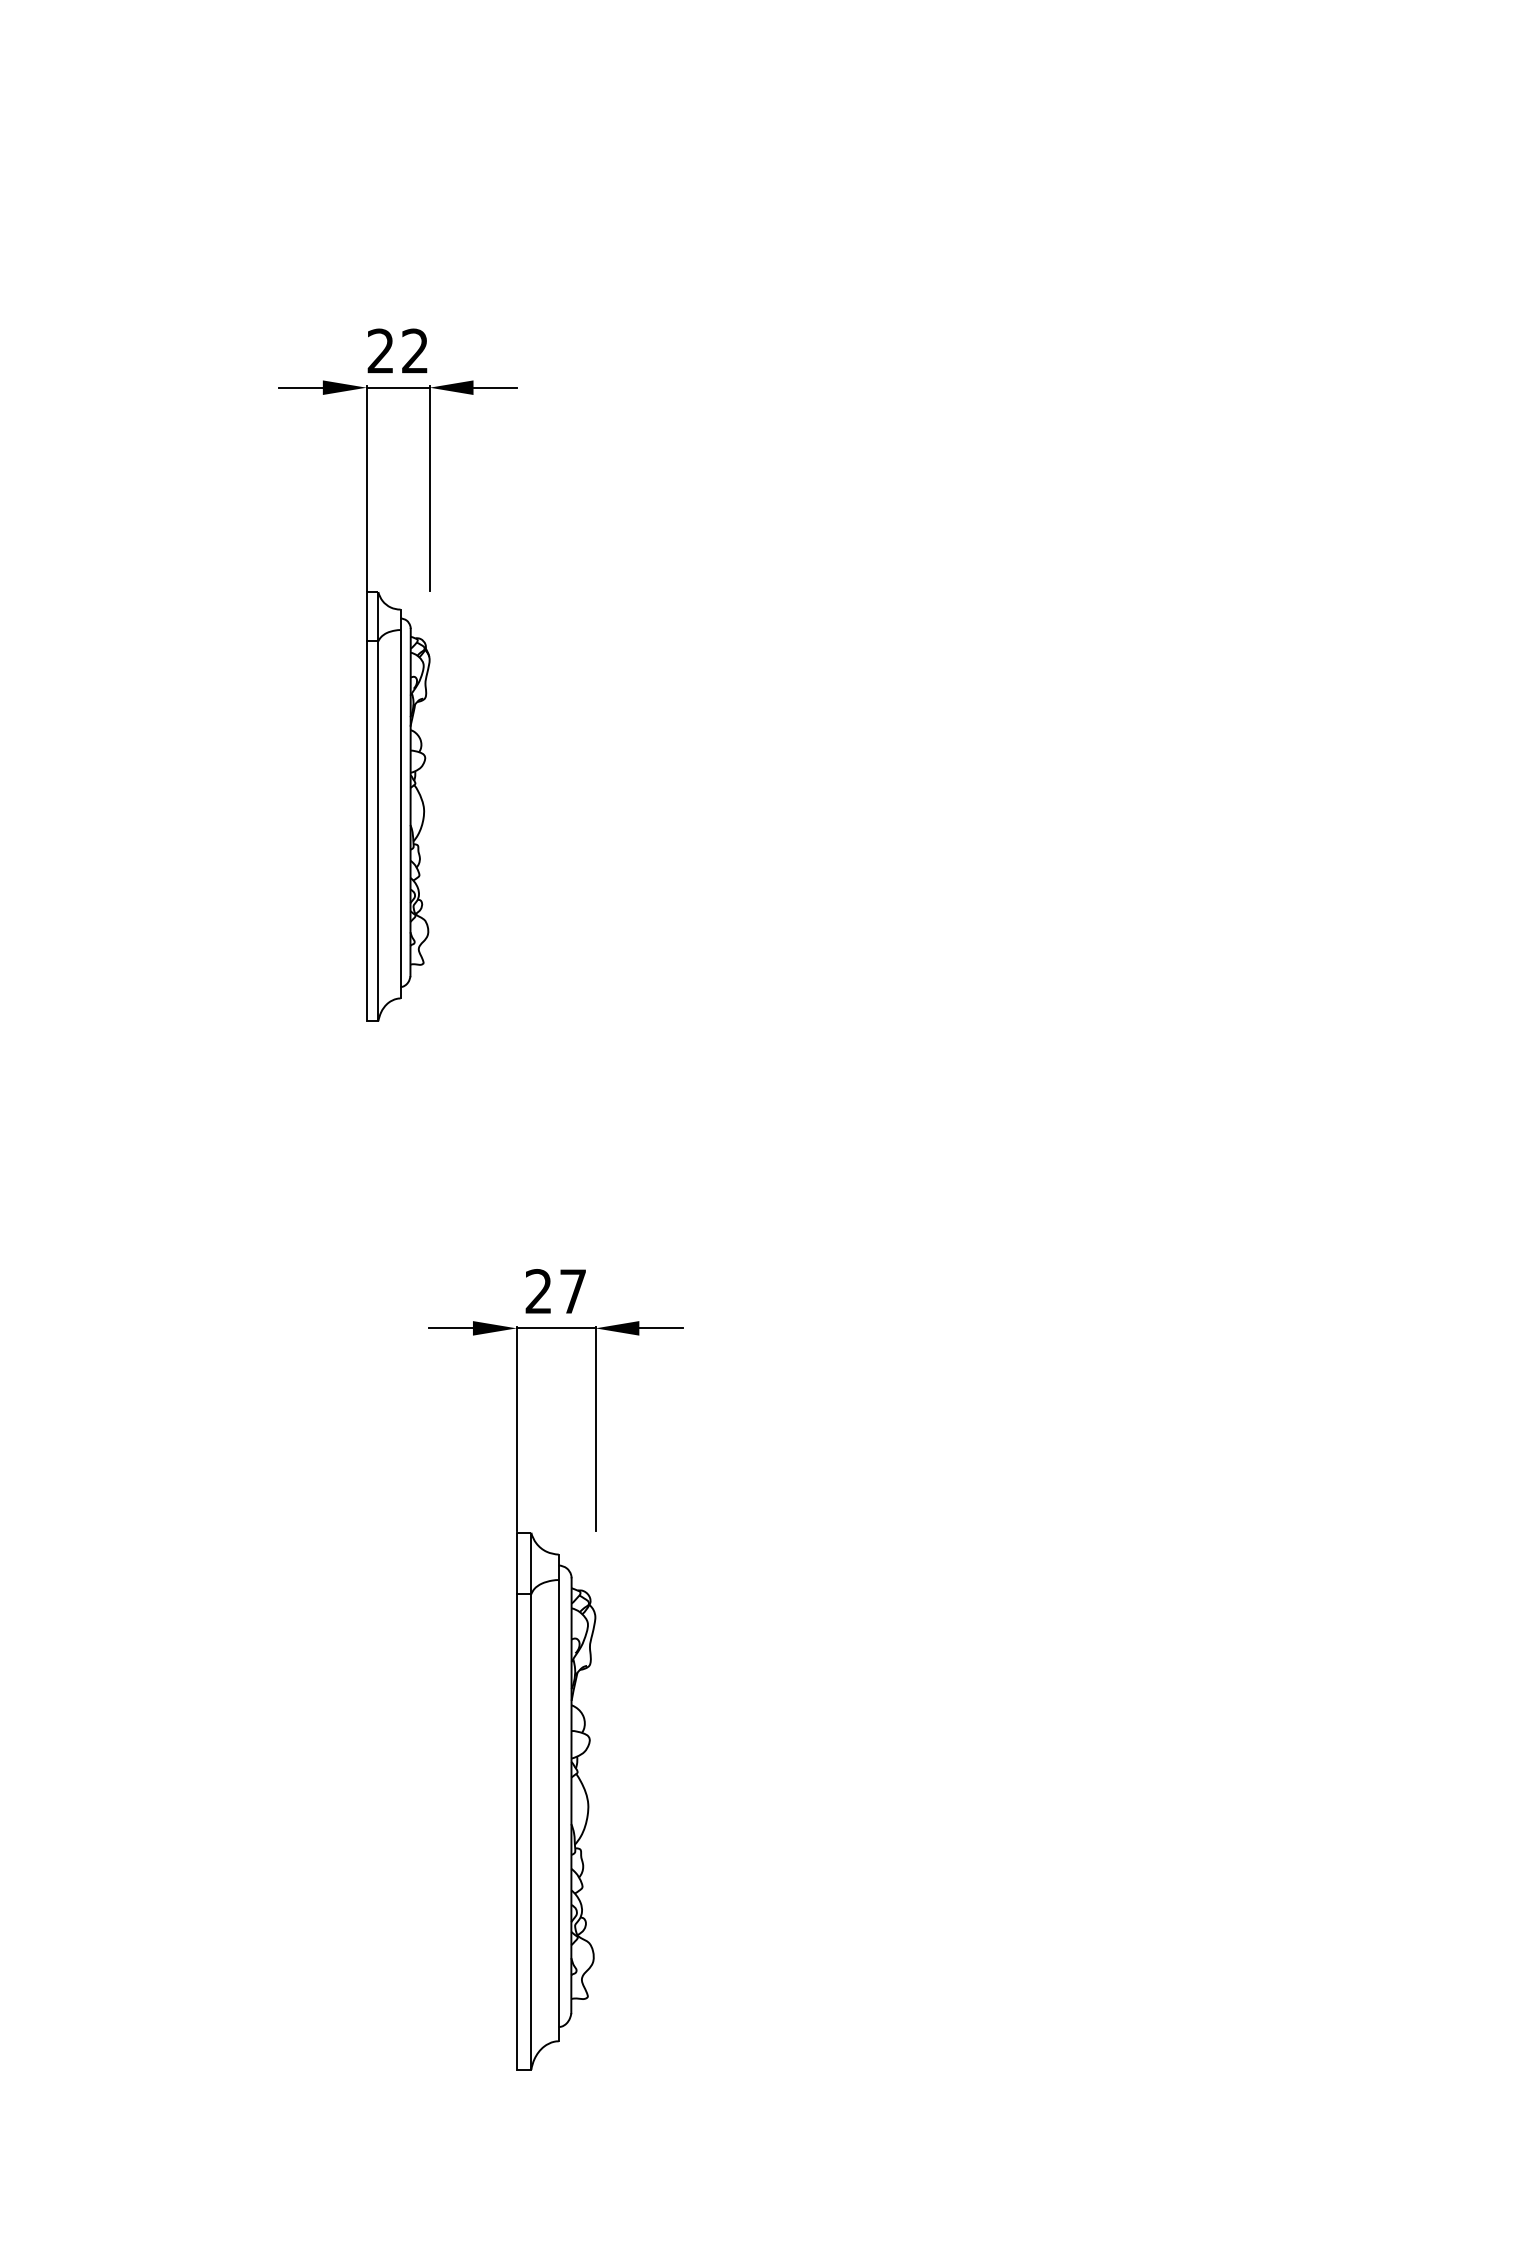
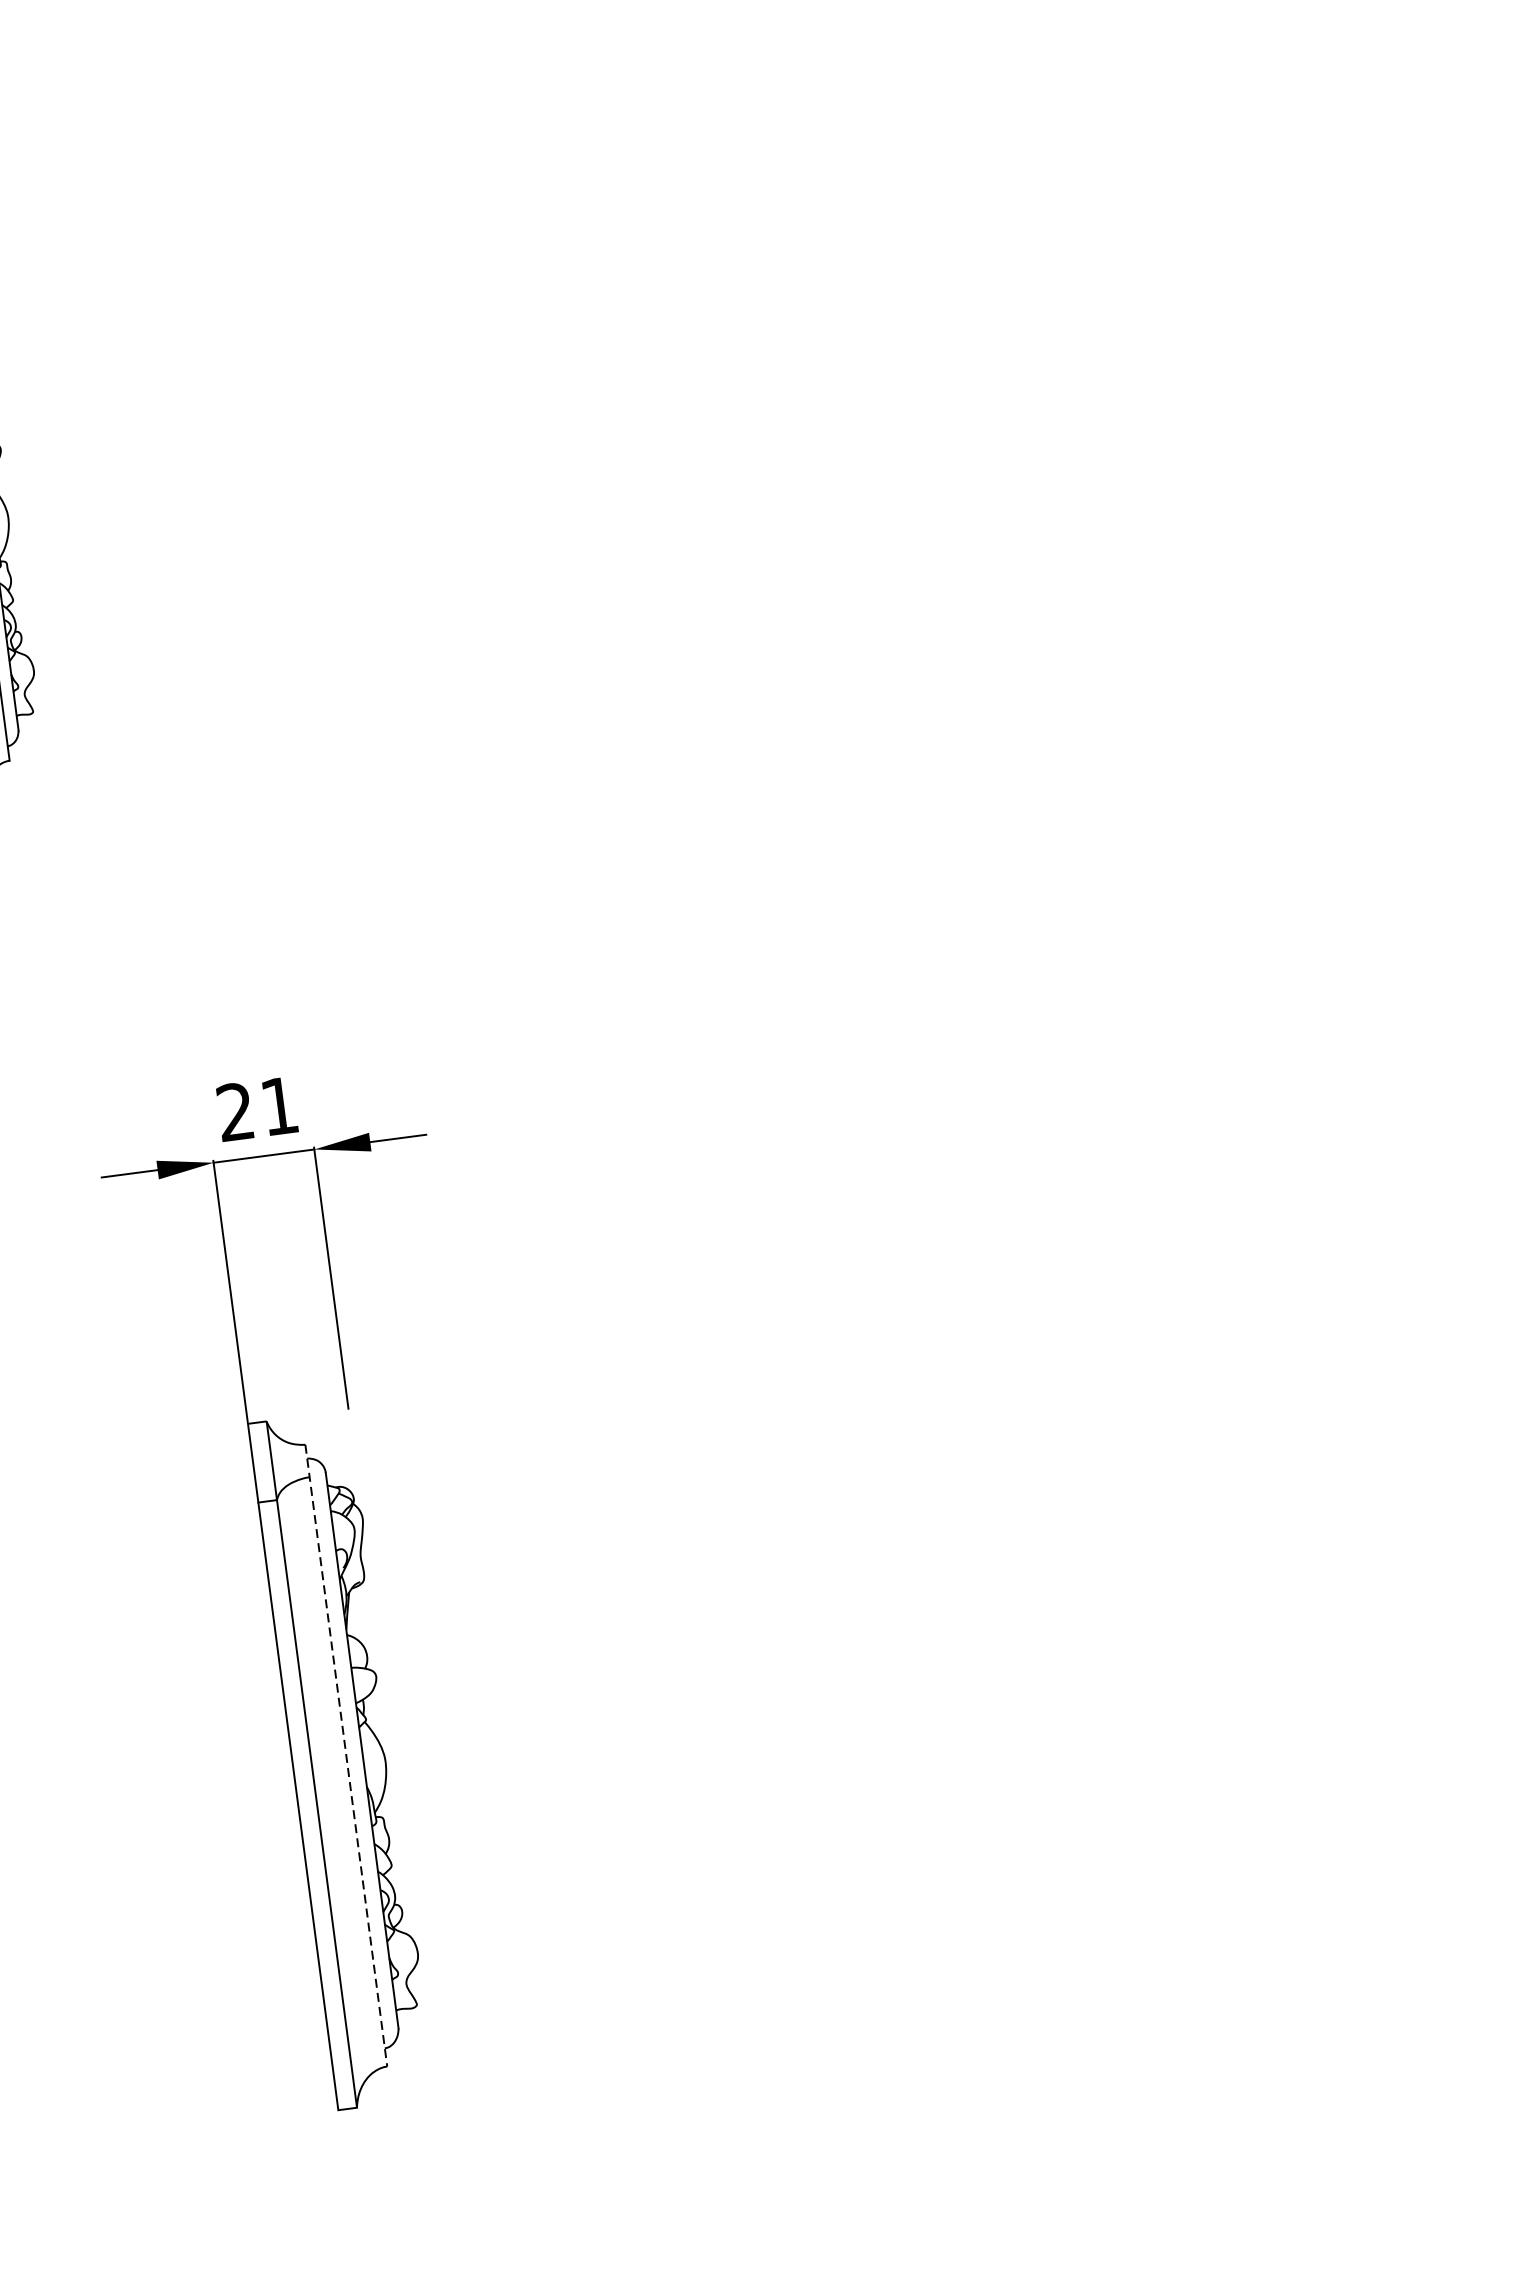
text: (572, 1291) -> (278, 1106), 27 -> 21
line: (558, 1798) -> (346, 1756), solid -> dashed

